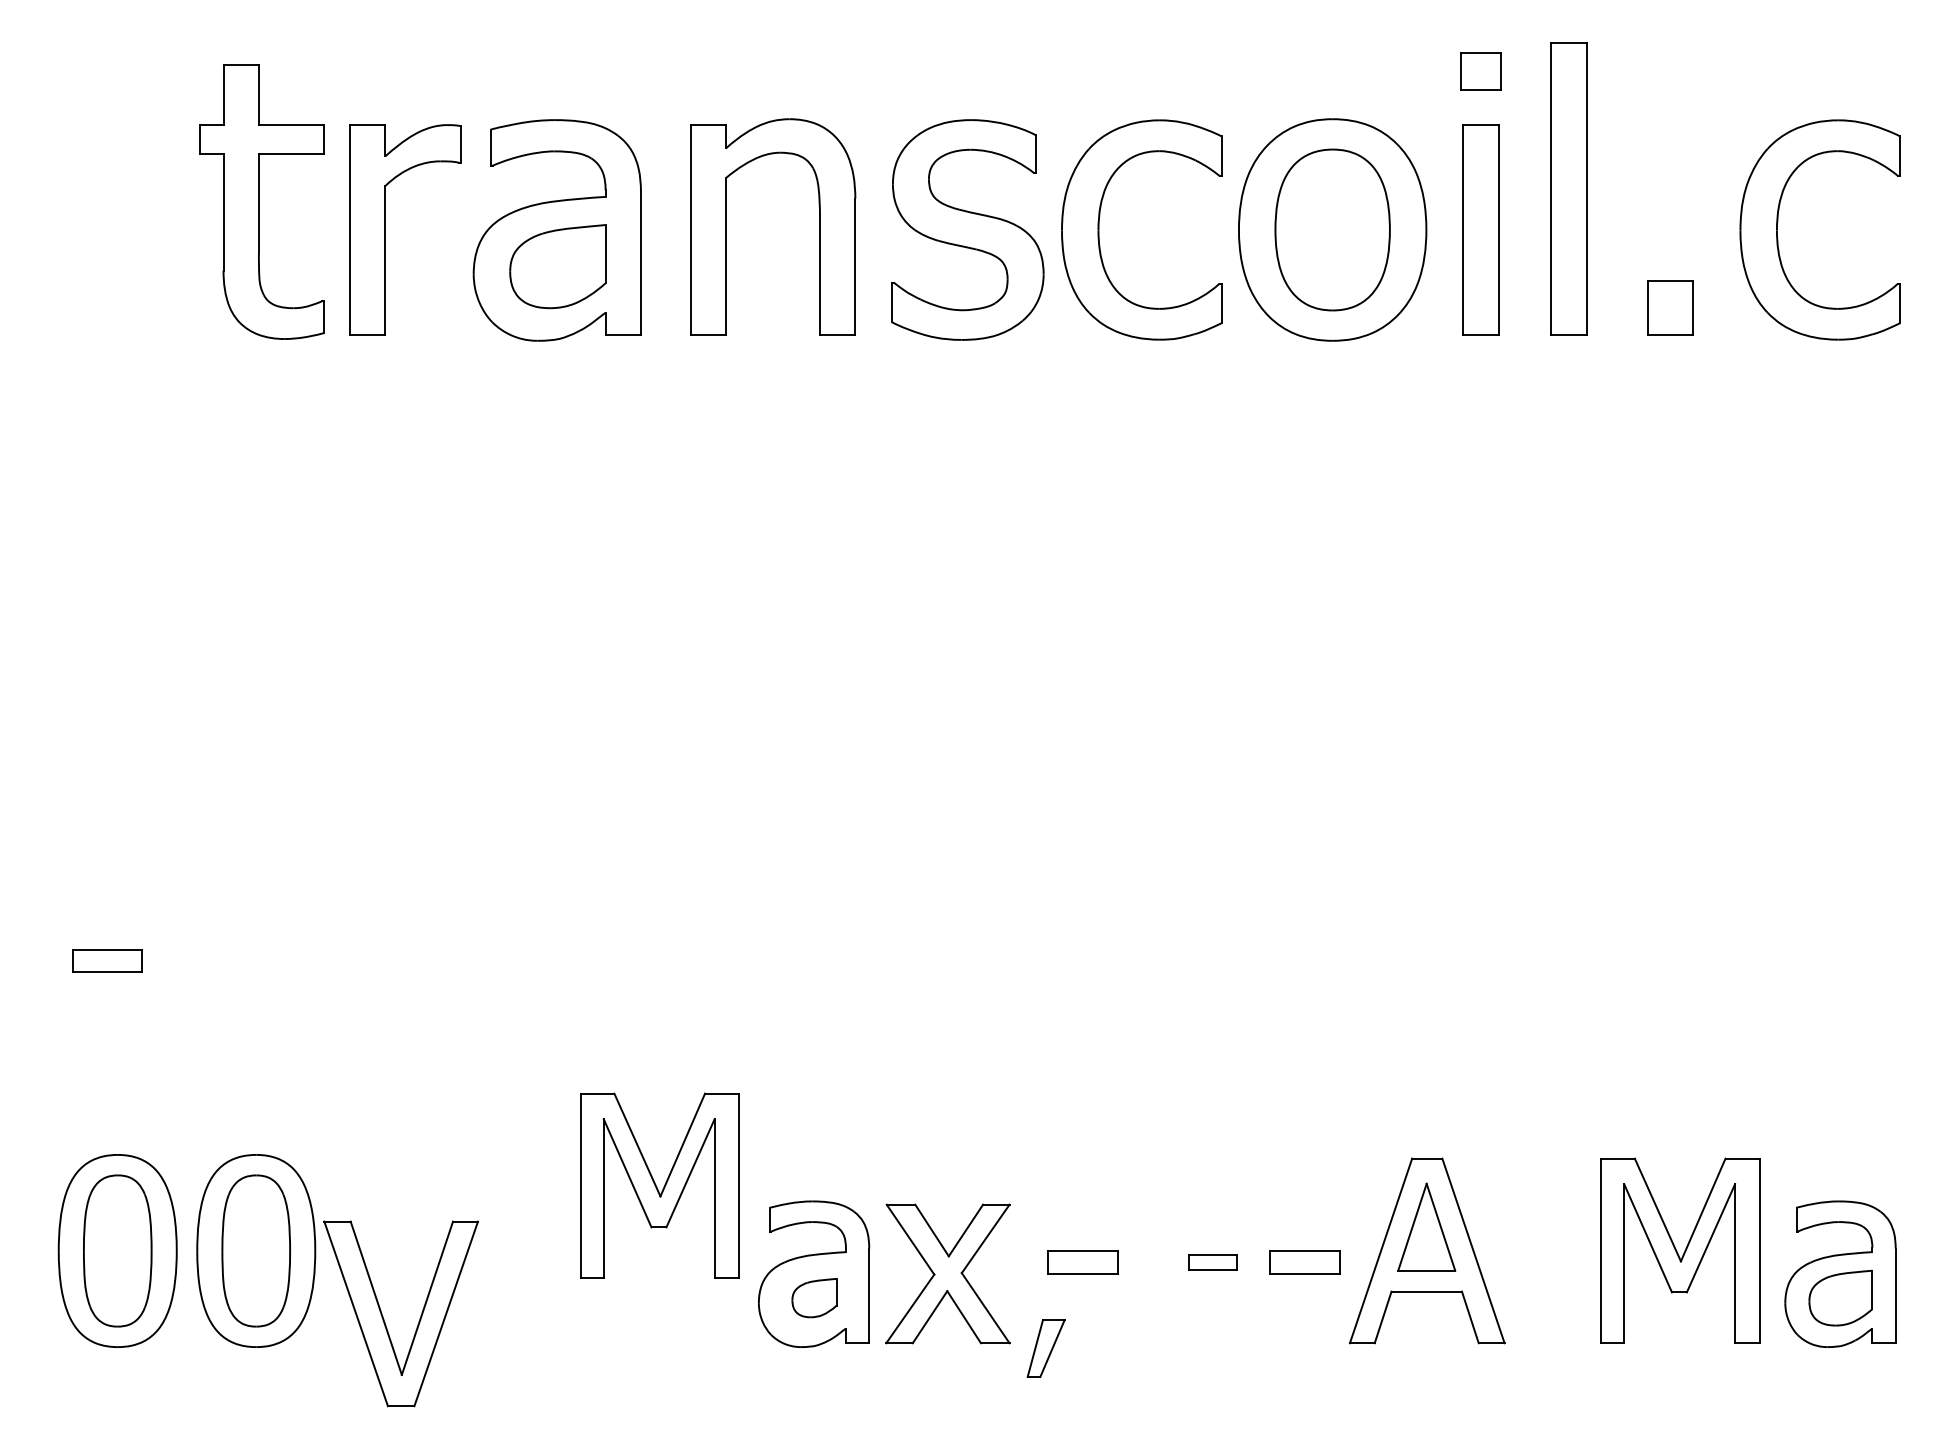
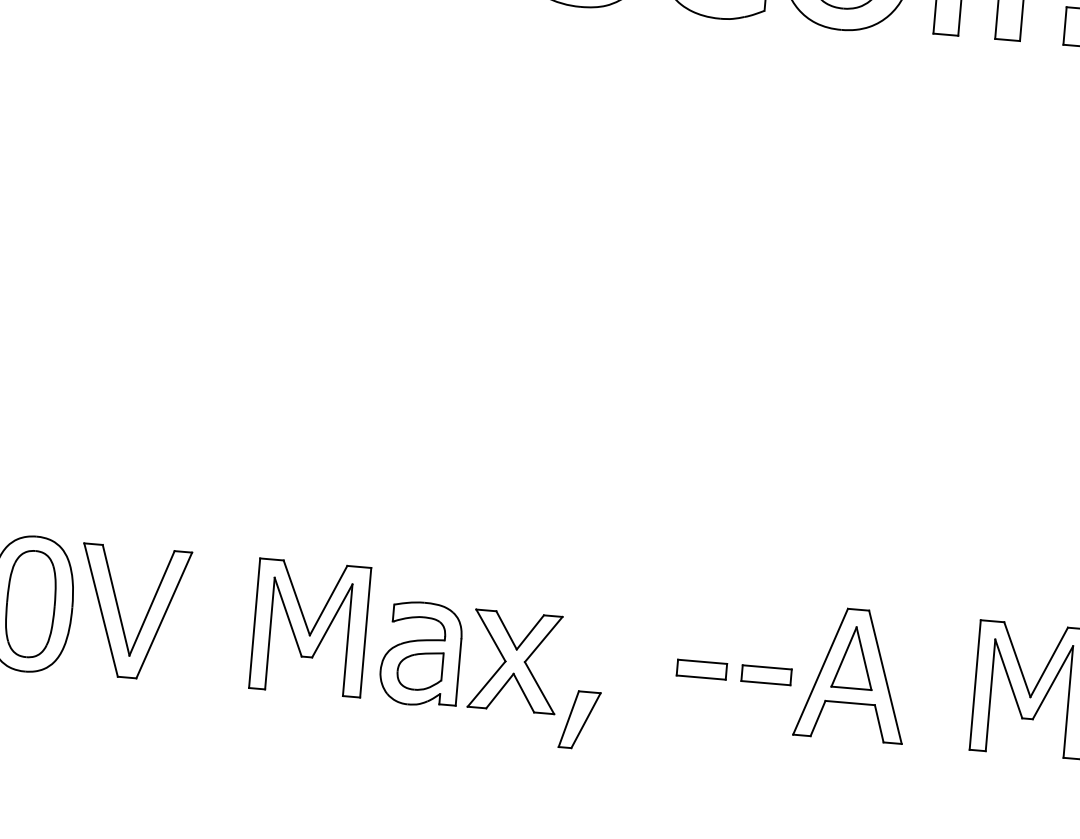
part: (659, 1185) -> (309, 627), moved
part: (1082, 1262) -> (610, 661), removed
part: (1212, 1262) -> (701, 669), size x1.43
part: (814, 1297) -> (420, 670), size x1.43
part: (384, 1319) -> (120, 615), moved
part: (1045, 1348) -> (579, 720), size x1.43

